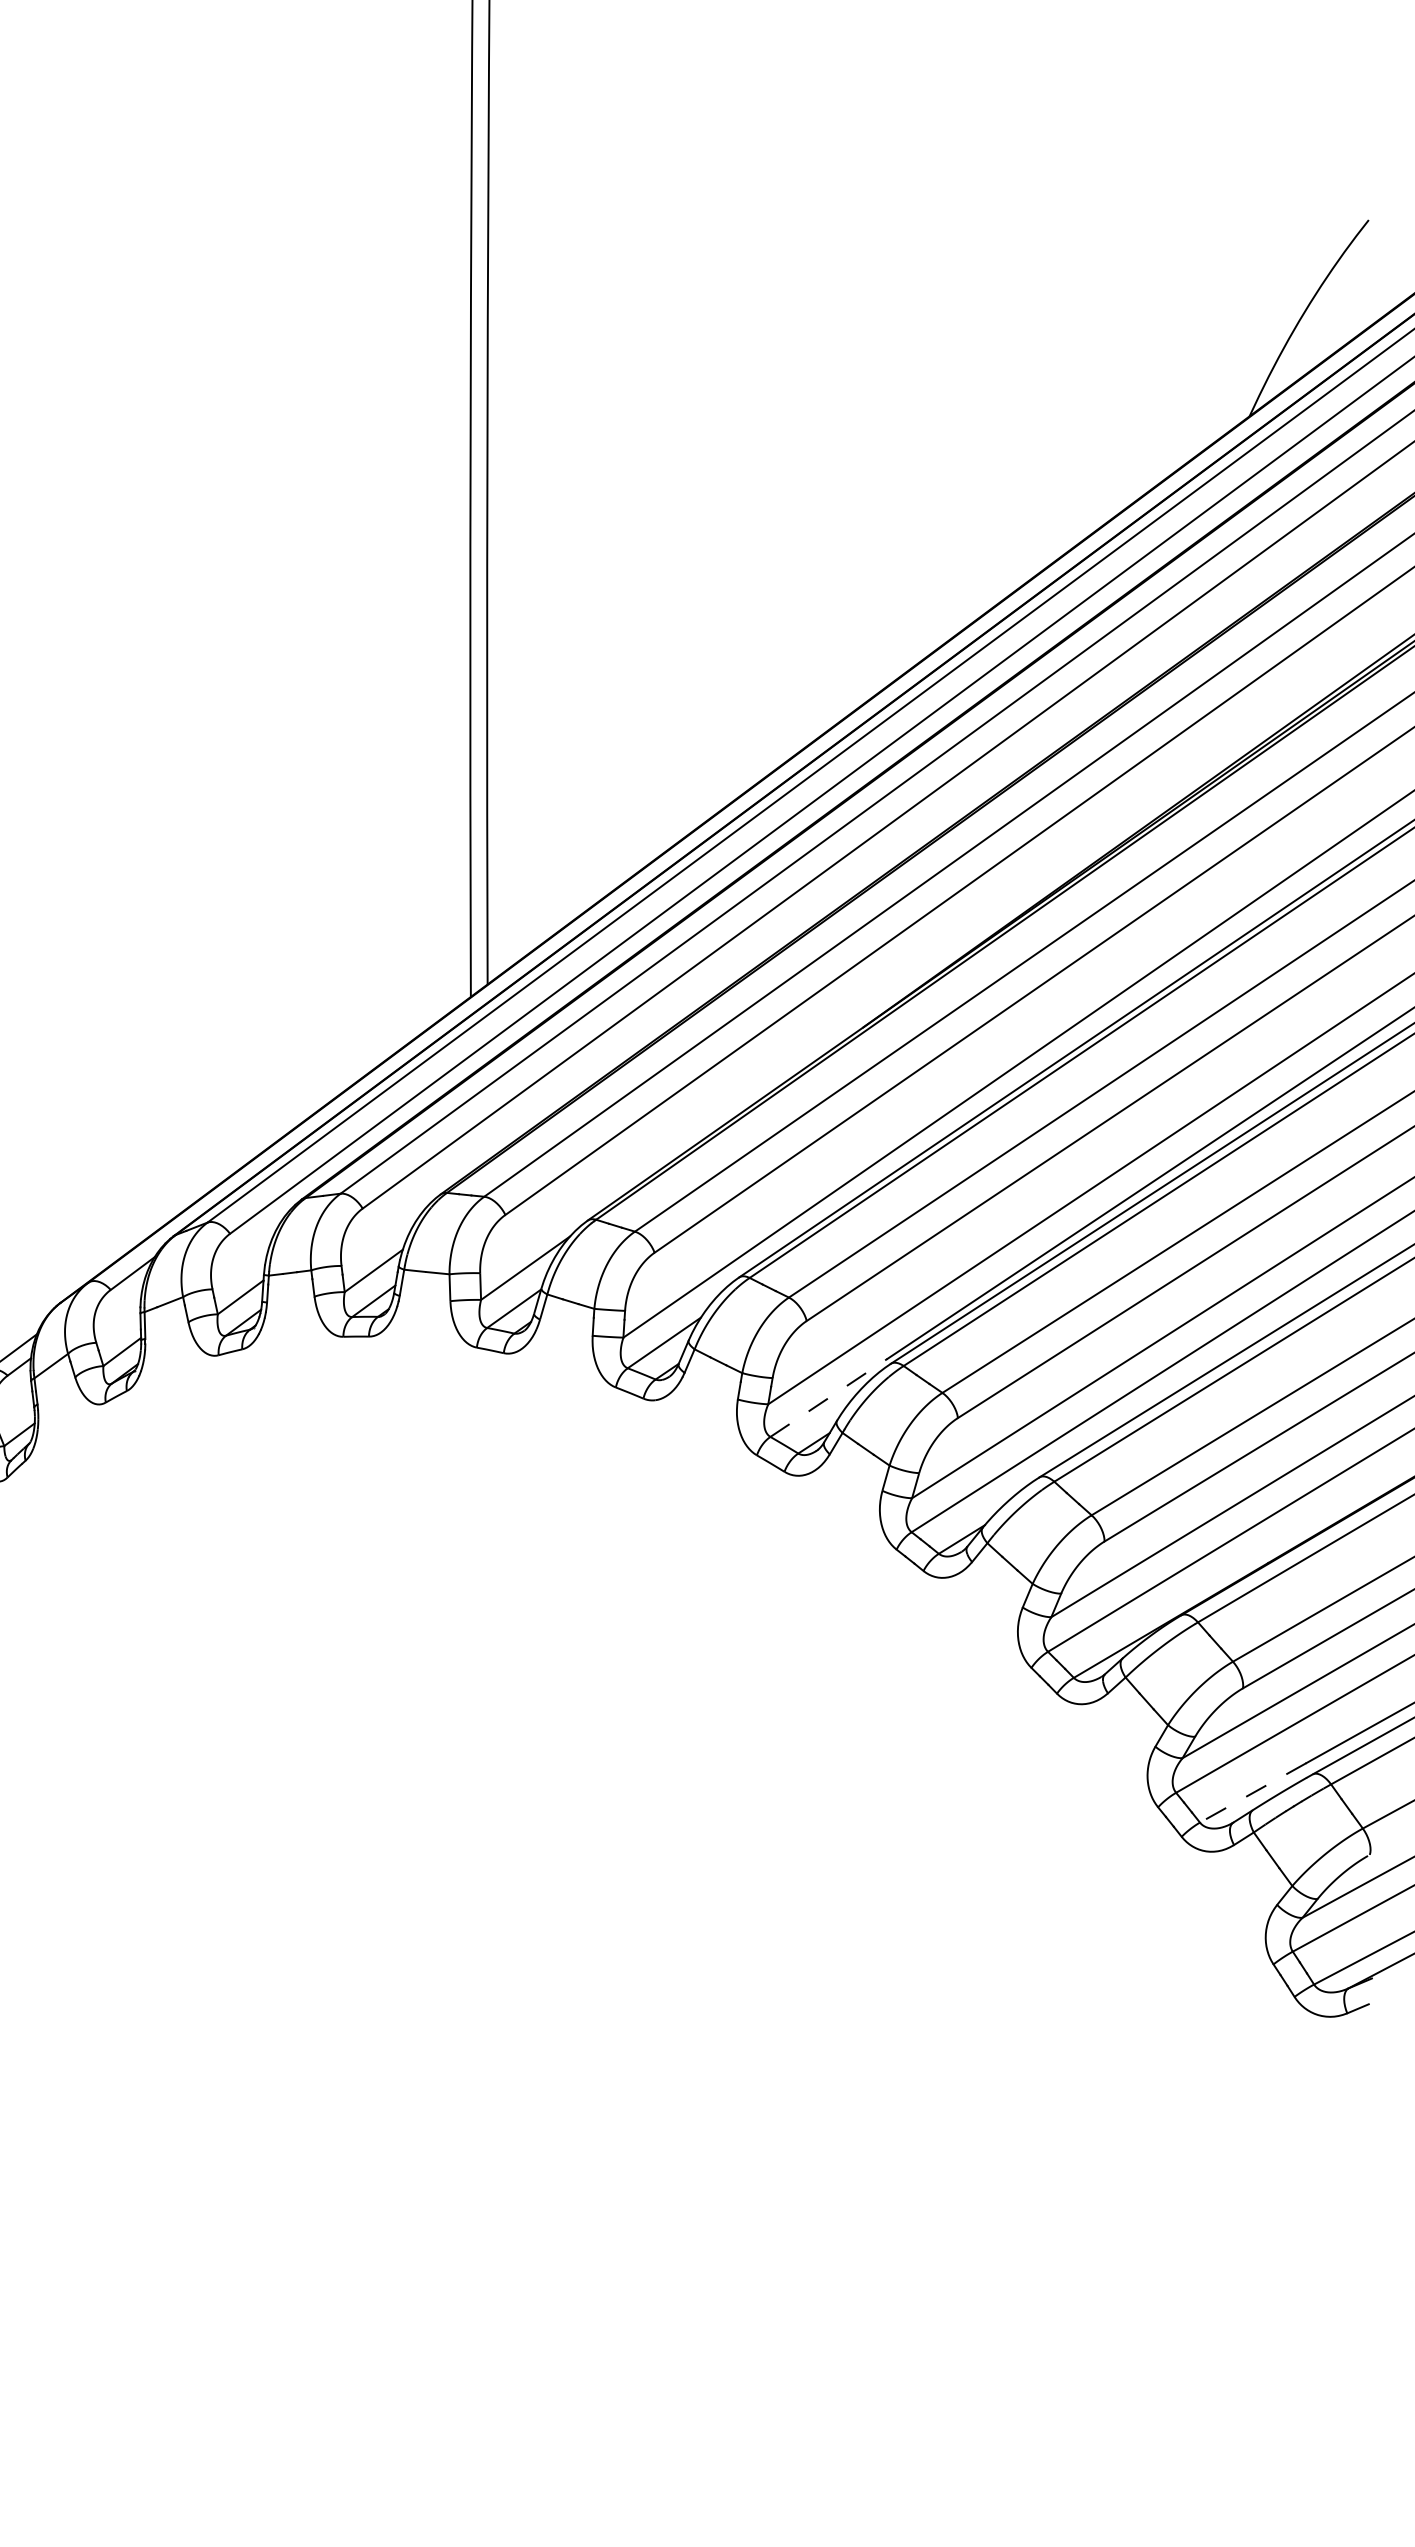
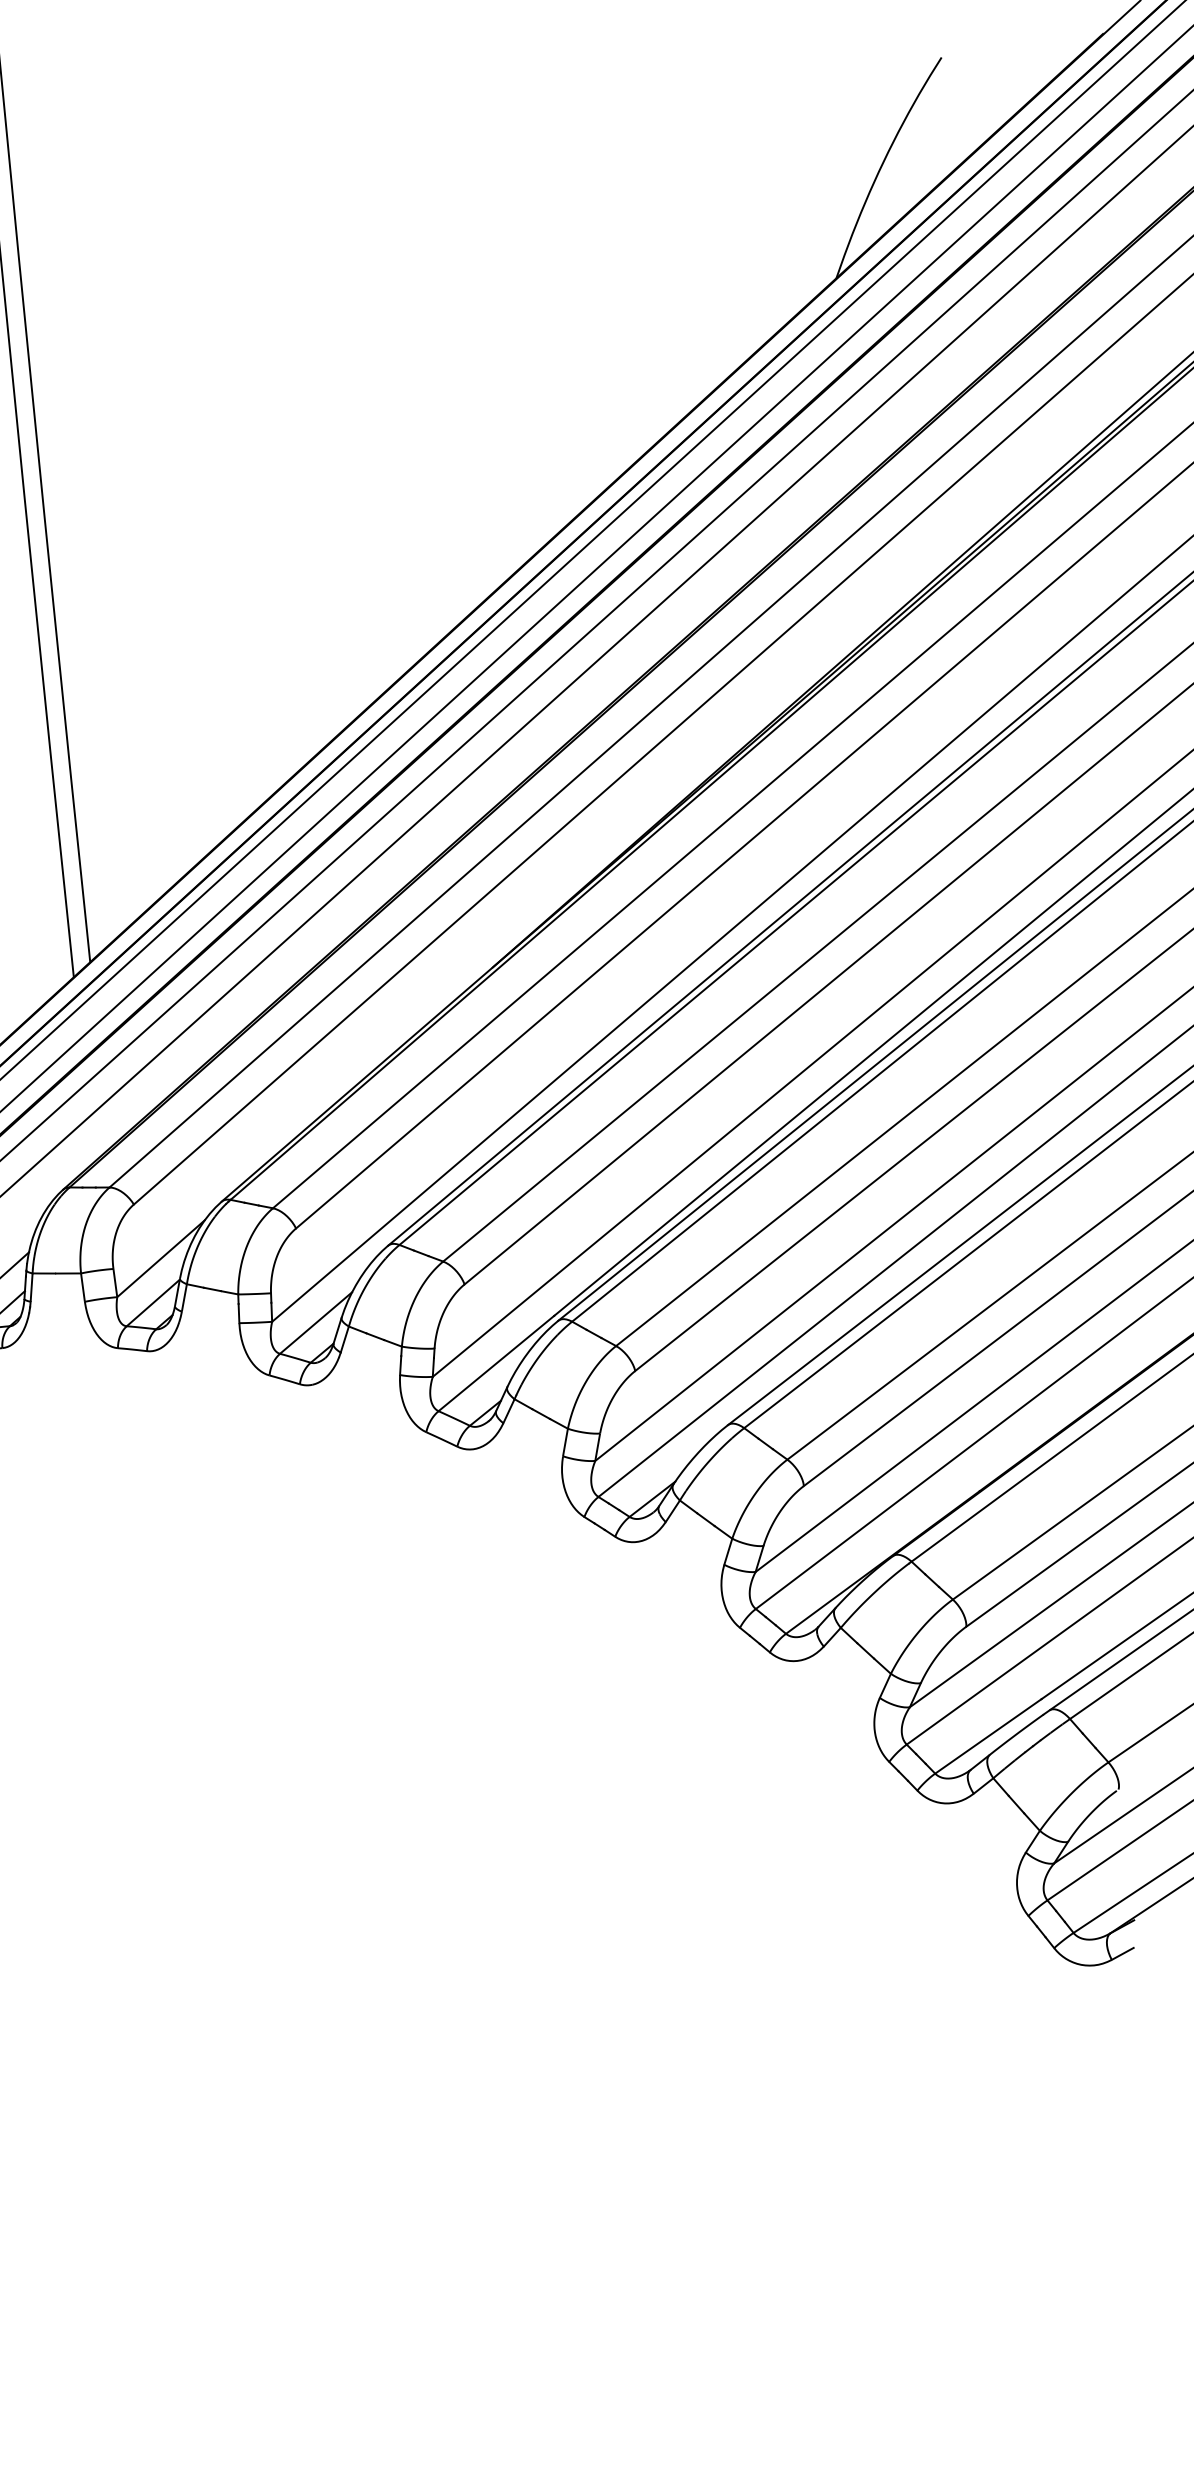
line: (829, 1397) -> (496, 1363), dashed -> solid
line: (1253, 1792) -> (988, 1735), dashed -> solid

